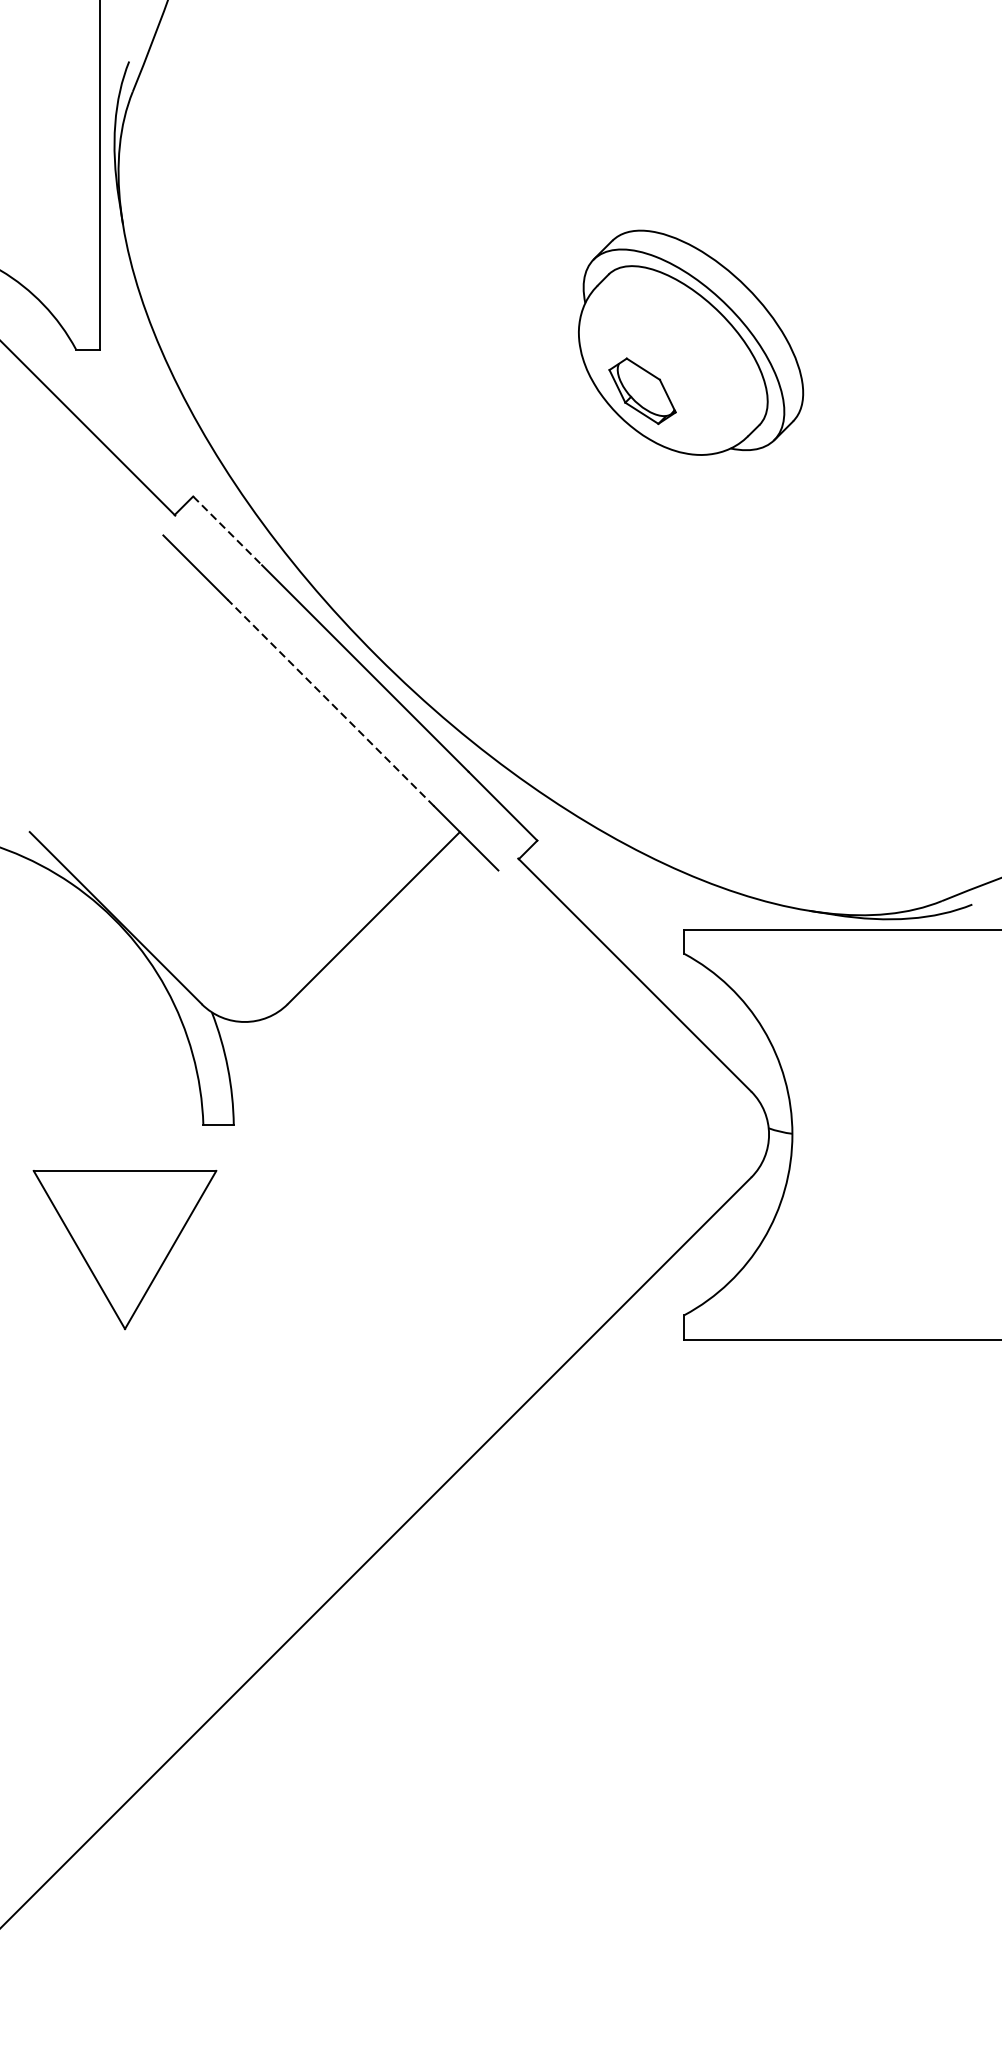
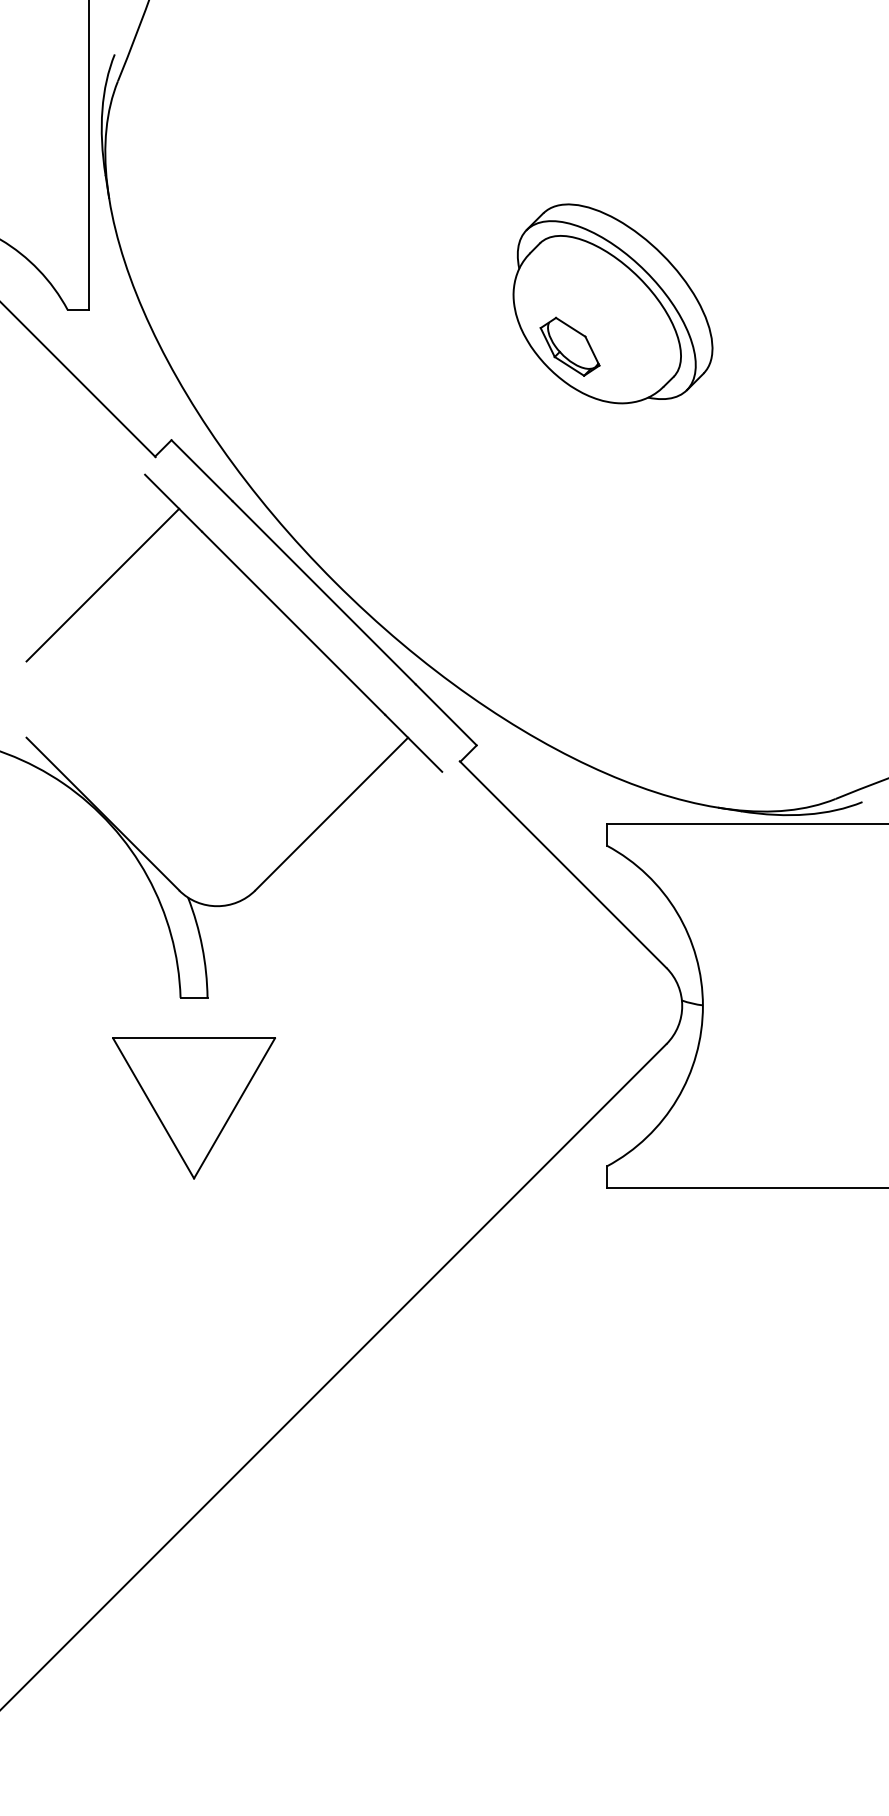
line: (228, 531) -> (202, 471), dashed -> solid
line: (115, 659) -> (102, 584), added
line: (330, 703) -> (293, 623), dashed -> solid
part: (124, 1250) -> (193, 1108), moved

